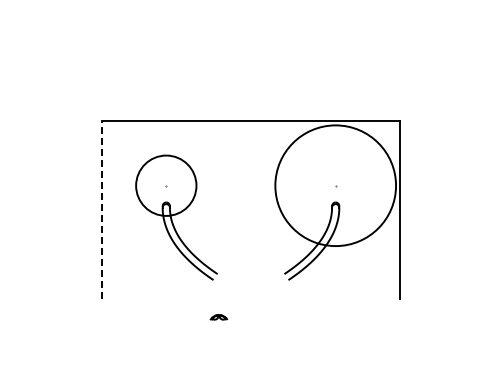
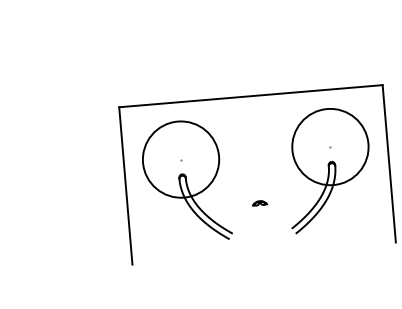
circle: (166, 185) -> (181, 159), size x1.43
circle: (335, 185) -> (330, 146), size x0.71
line: (101, 209) -> (125, 185), dashed -> solid
part: (218, 317) -> (259, 203), moved

